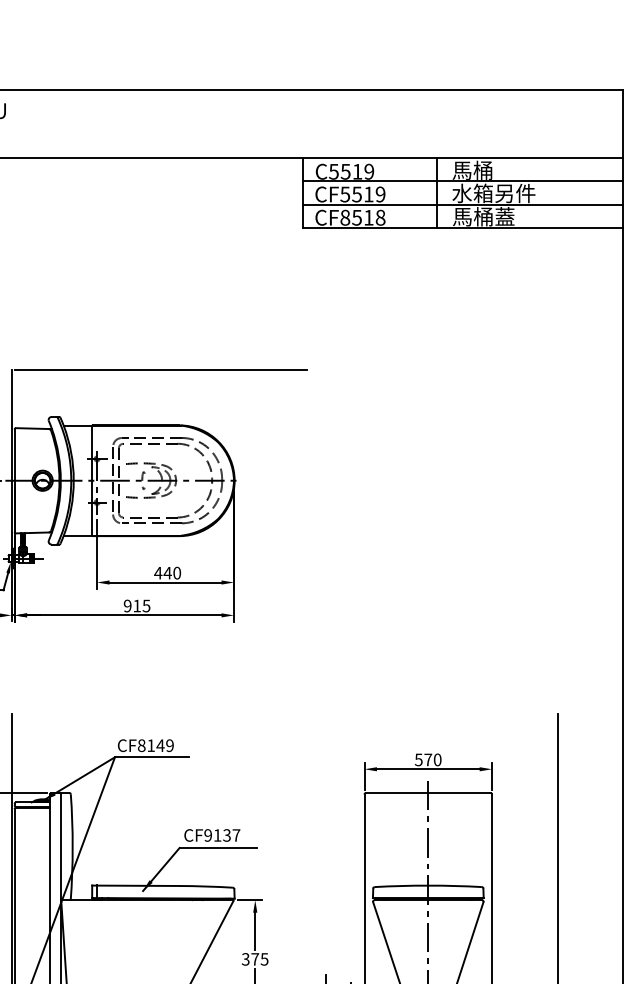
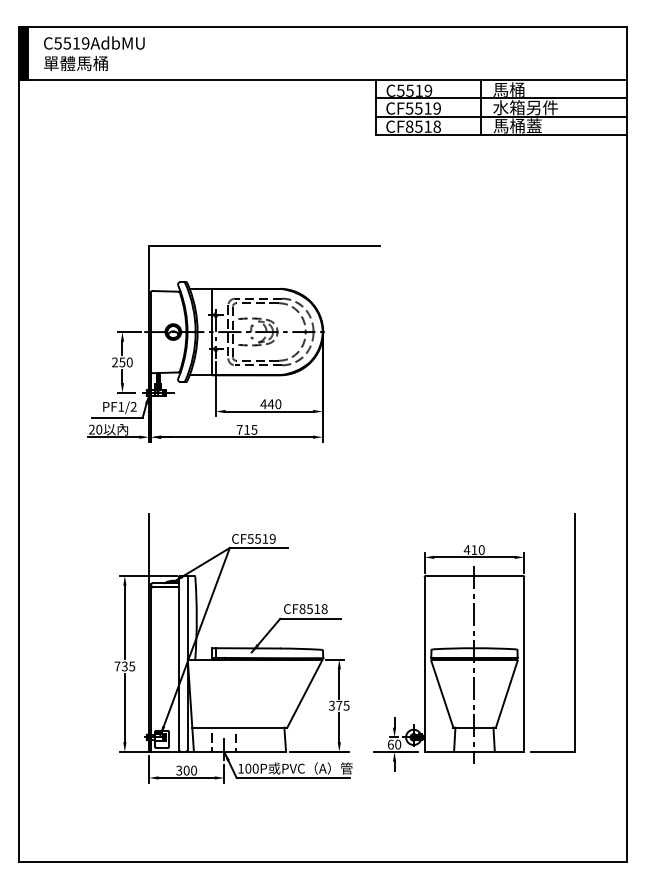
text: (127, 605) -> (239, 429), 915 -> 715
text: (150, 745) -> (257, 538), CF8149 -> CF5519
text: (423, 759) -> (470, 549), 570 -> 410
text: (222, 834) -> (313, 608), CF9137 -> CF8518

